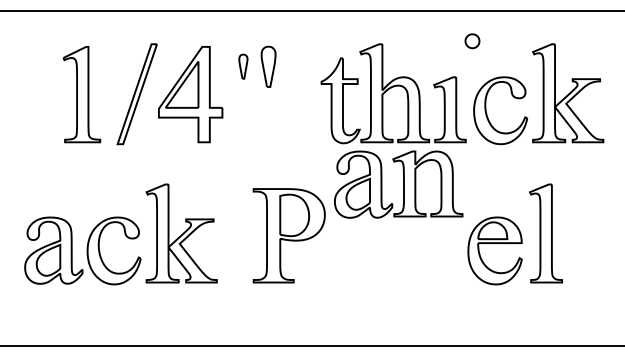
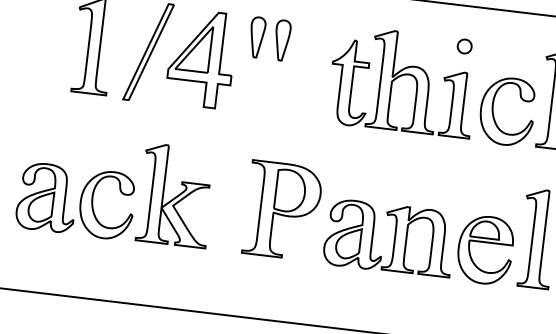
part: (472, 41) -> (464, 46), moved
part: (243, 66) -> (257, 37), size x1.67
part: (398, 184) -> (389, 238), moved

